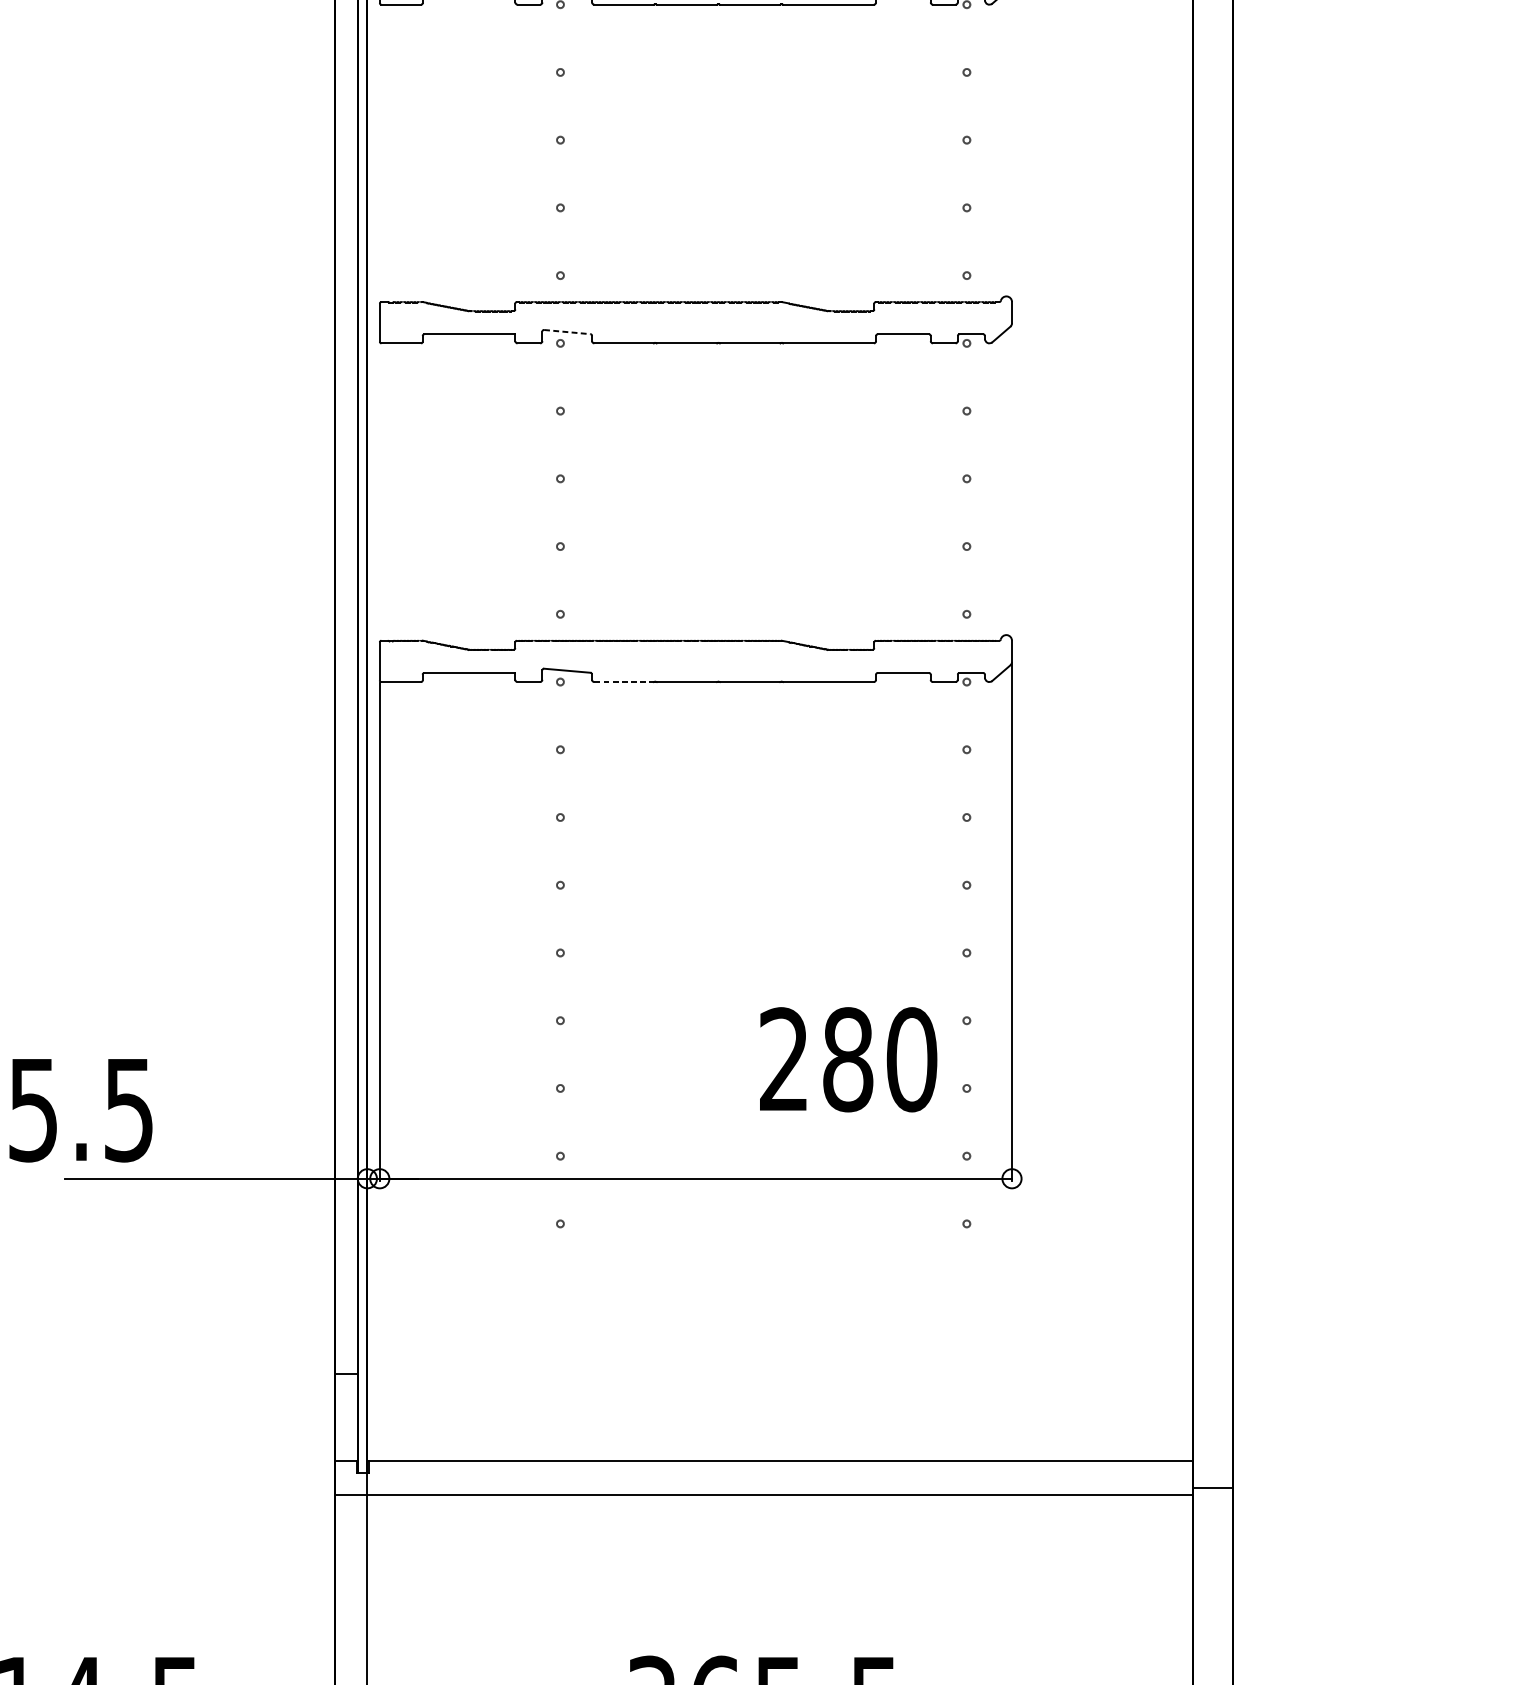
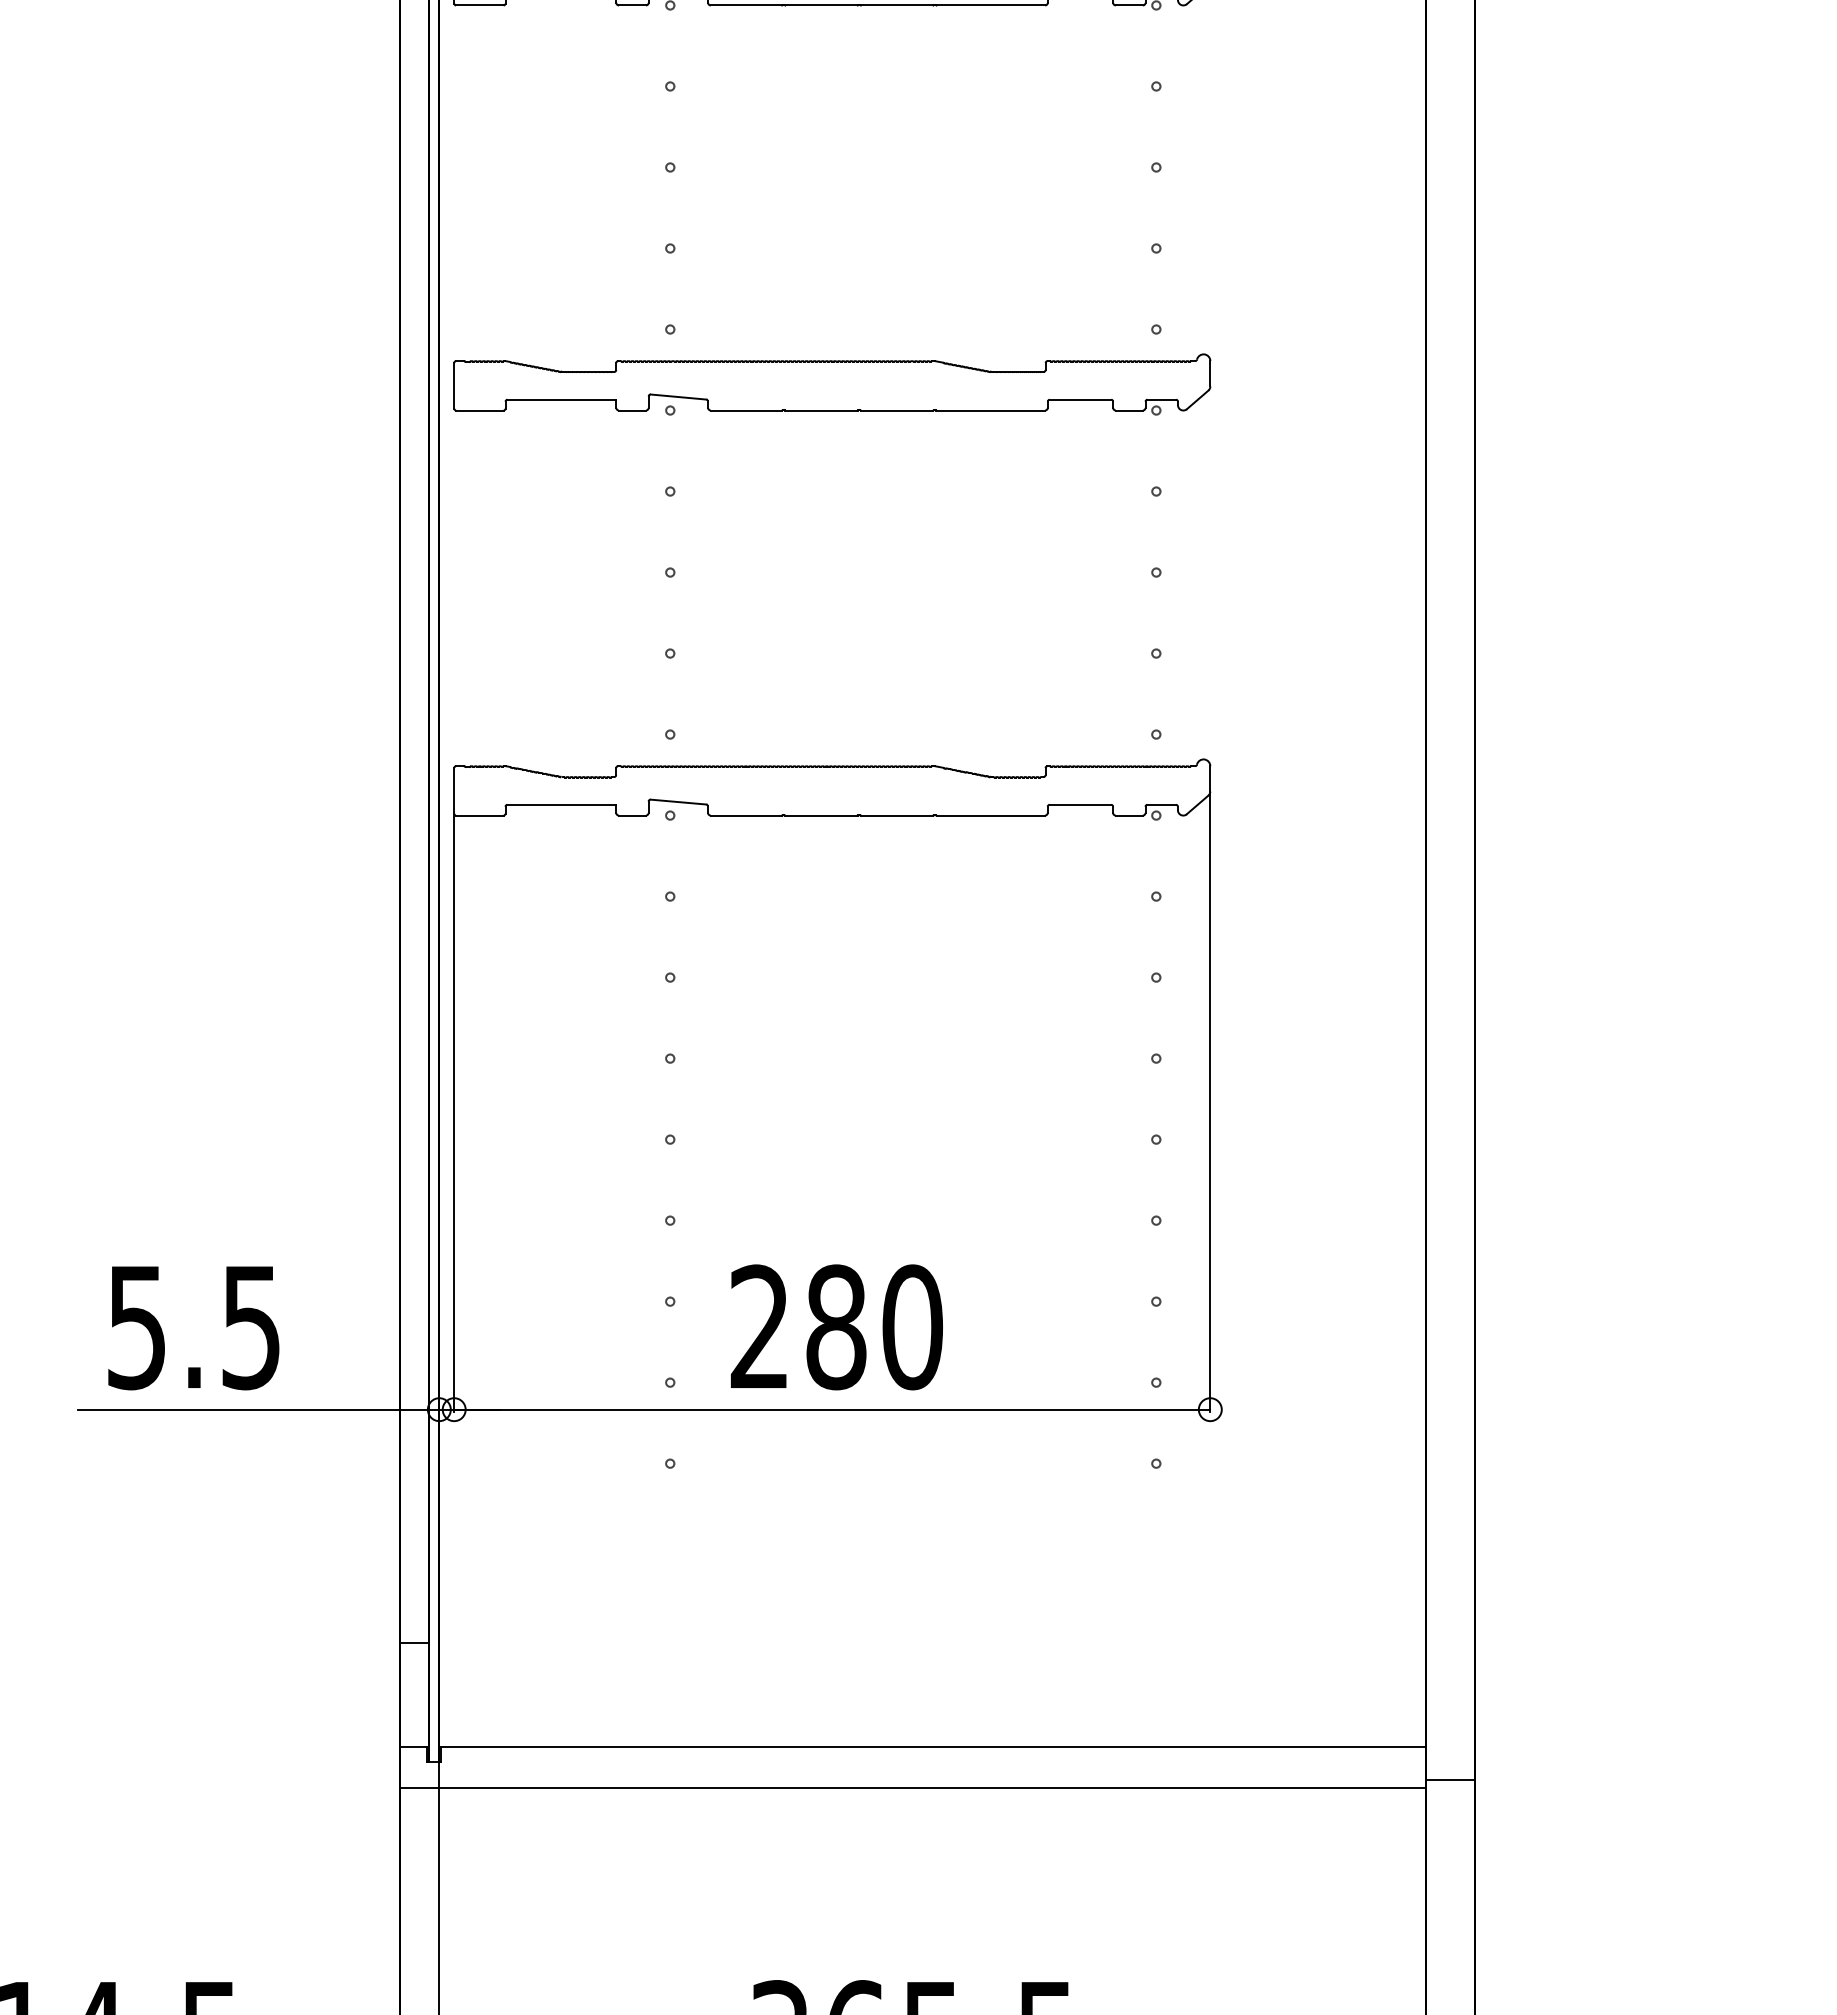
line: (567, 332) -> (678, 397), dashed -> solid
line: (624, 681) -> (746, 815), dashed -> solid
text: (848, 1059) -> (836, 1327), moved
text: (80, 1110) -> (193, 1328), moved

